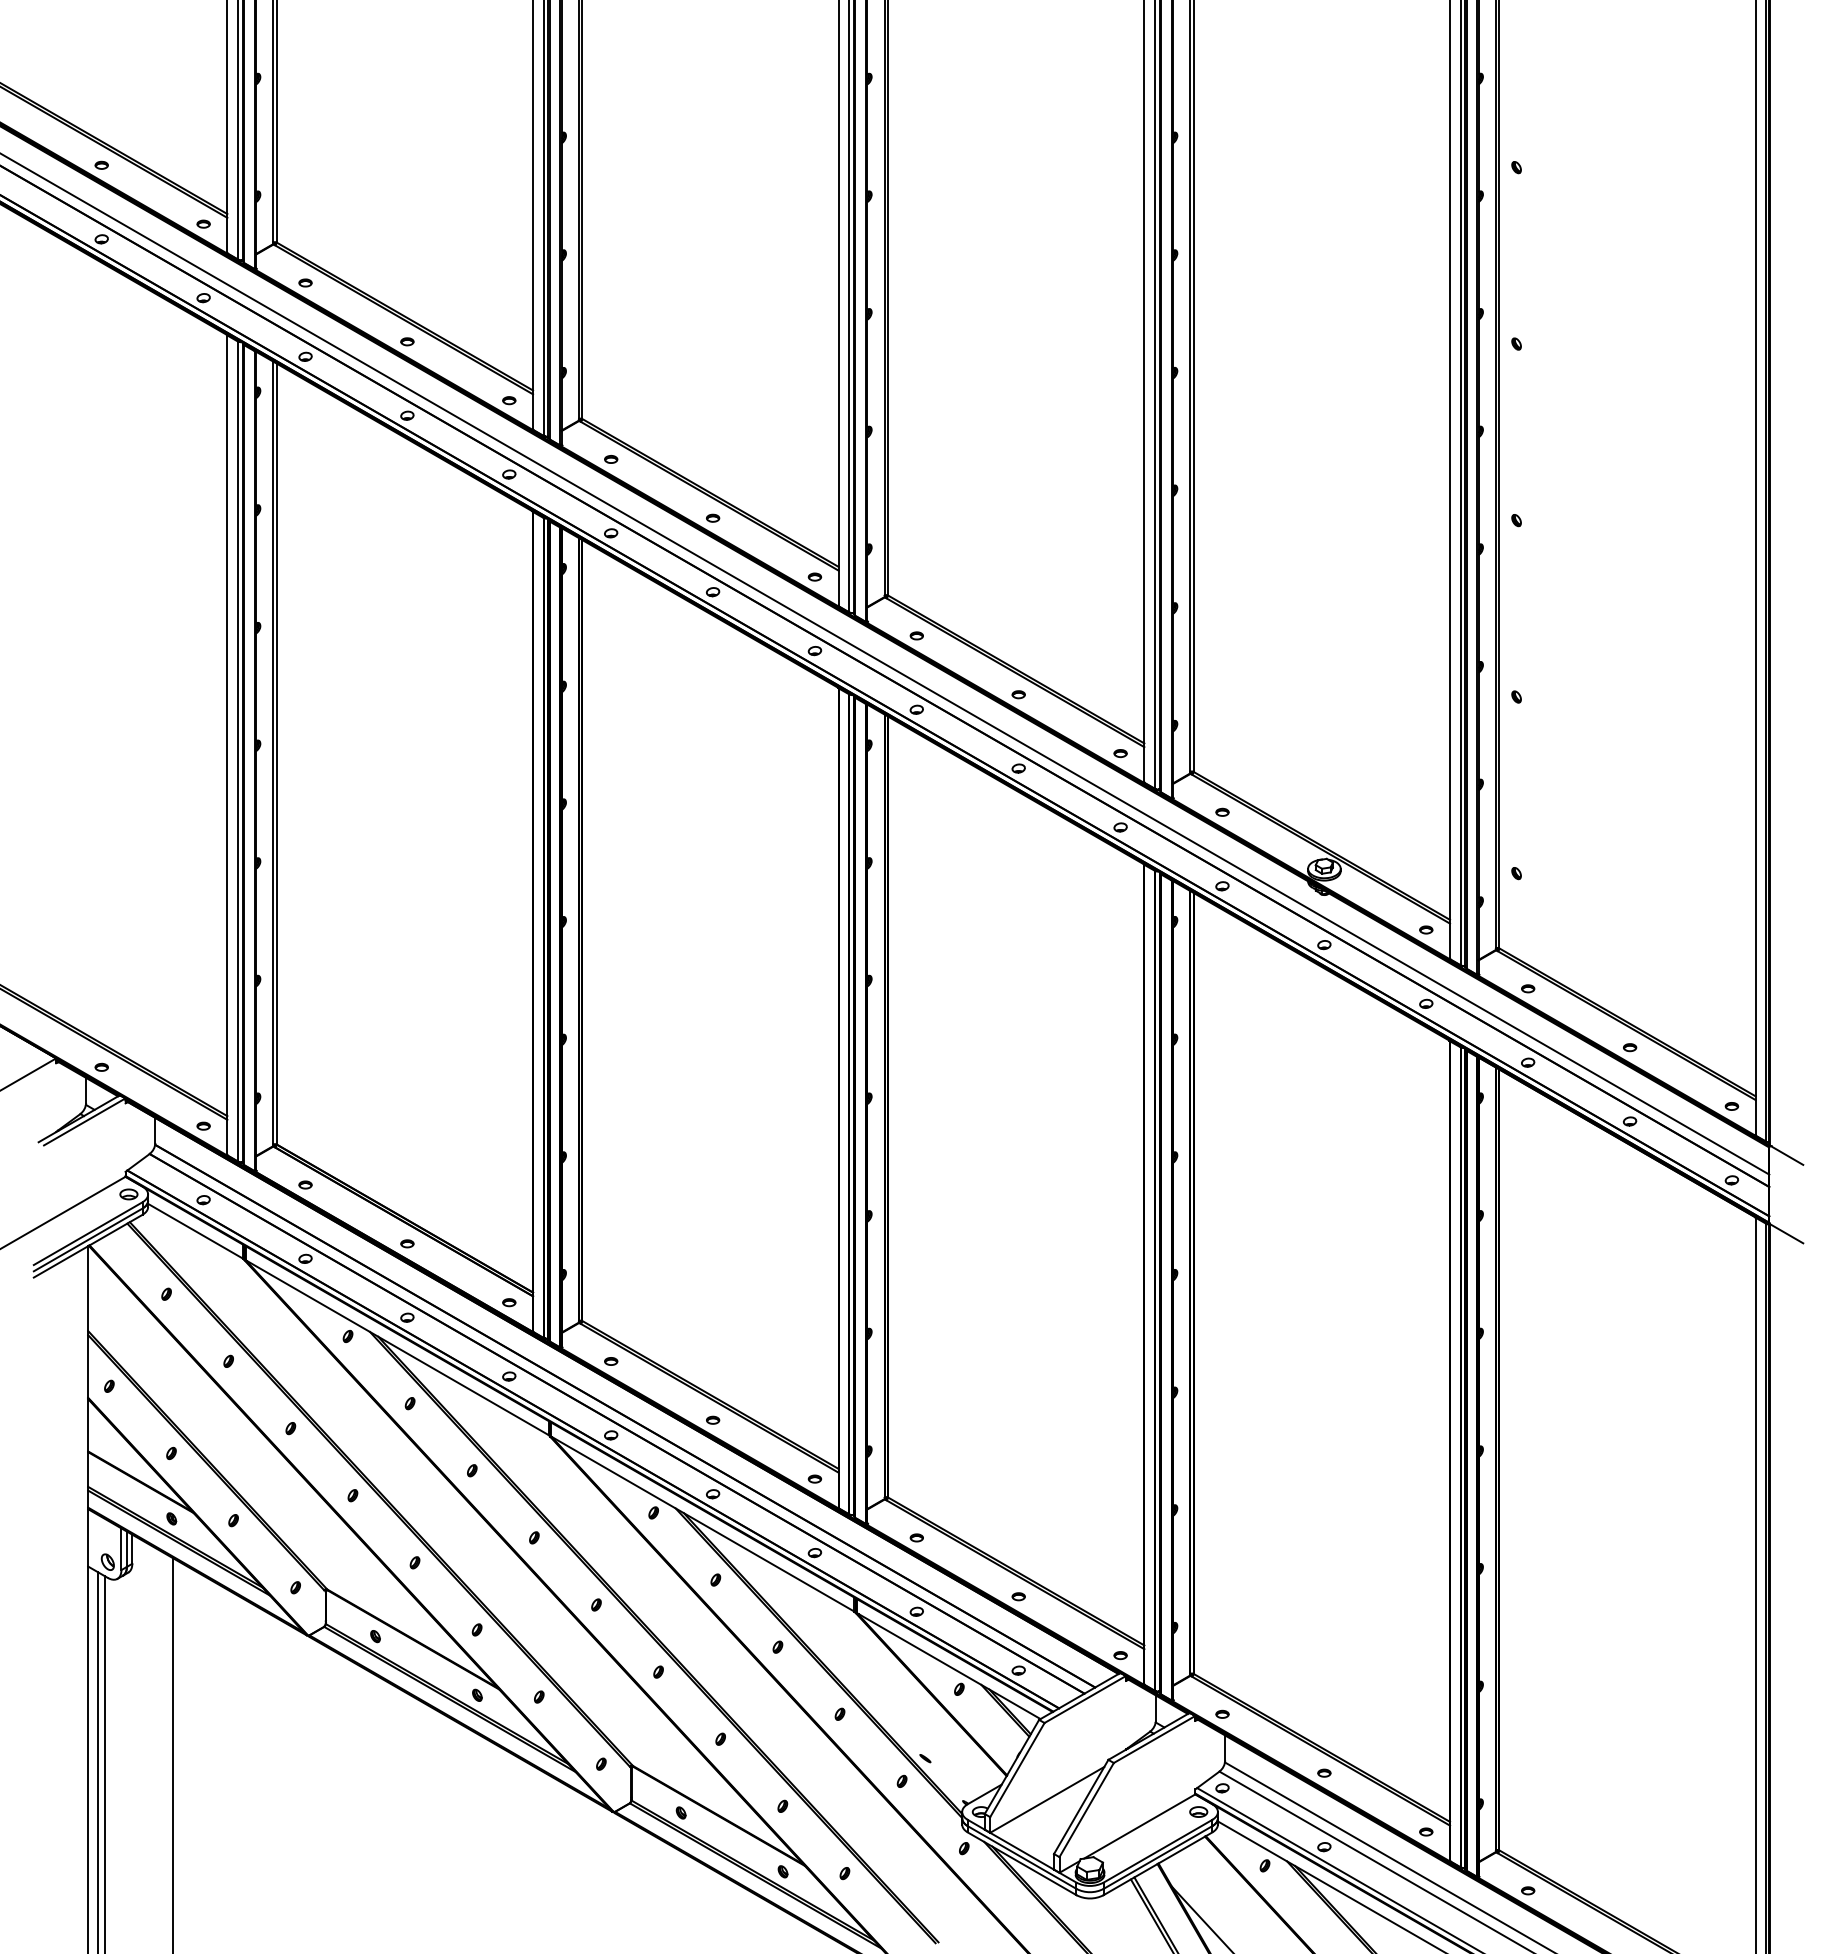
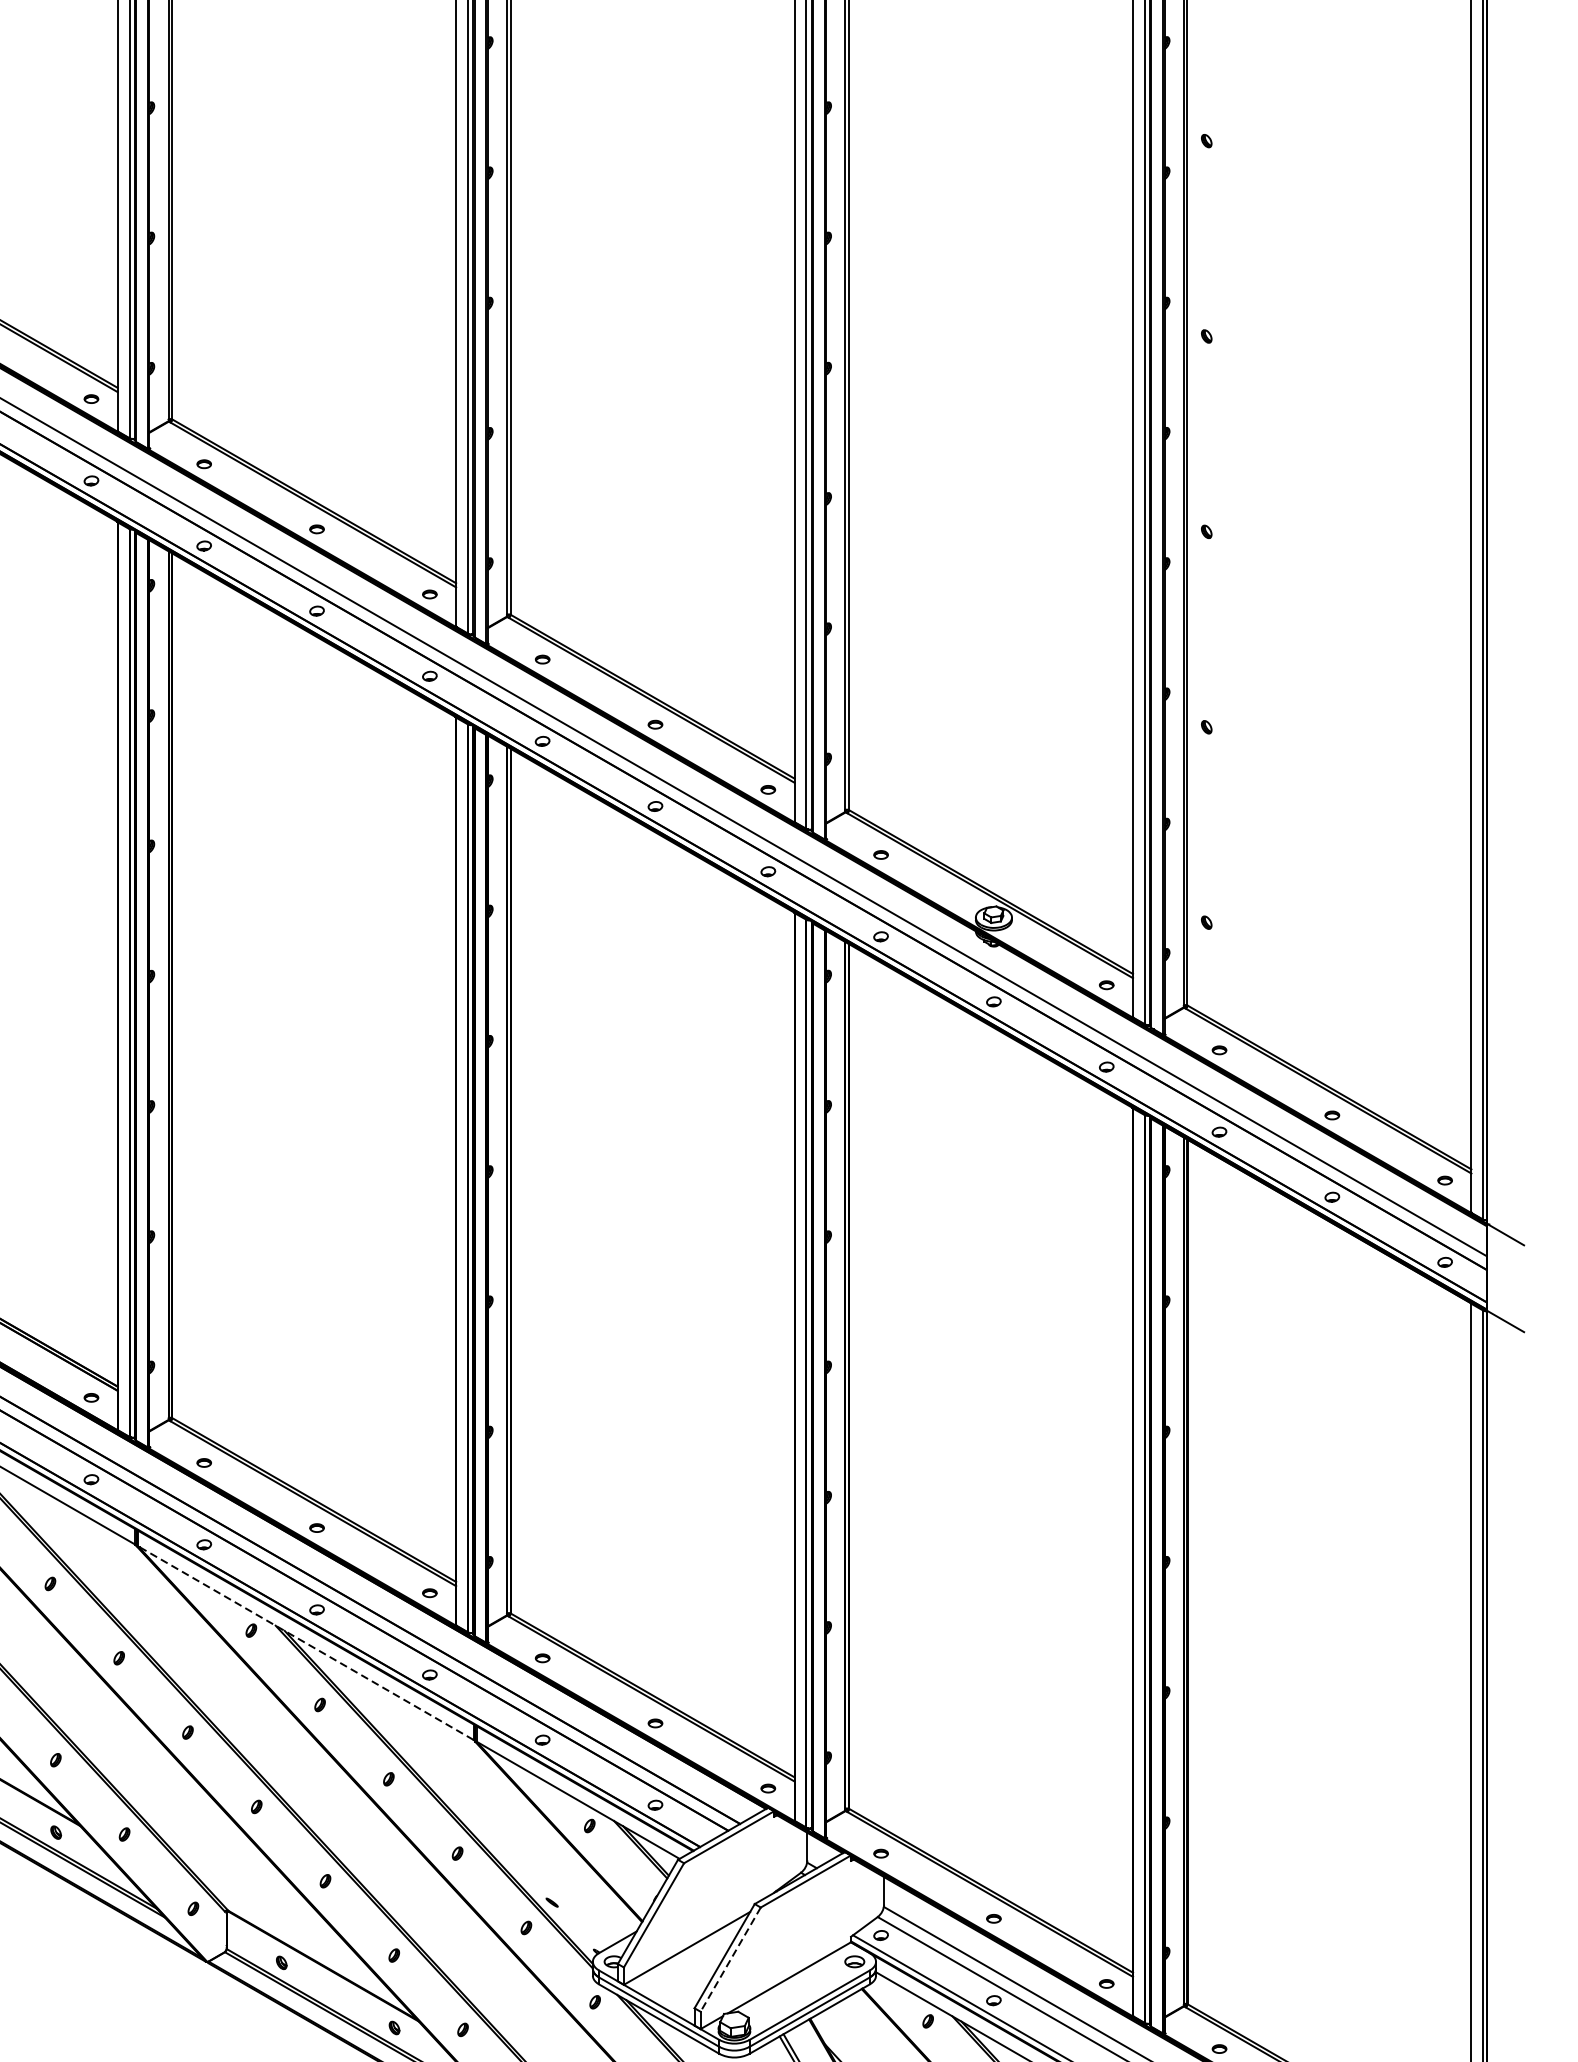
line: (702, 1524) -> (305, 1643), solid -> dashed
line: (1086, 1810) -> (730, 1960), solid -> dashed

